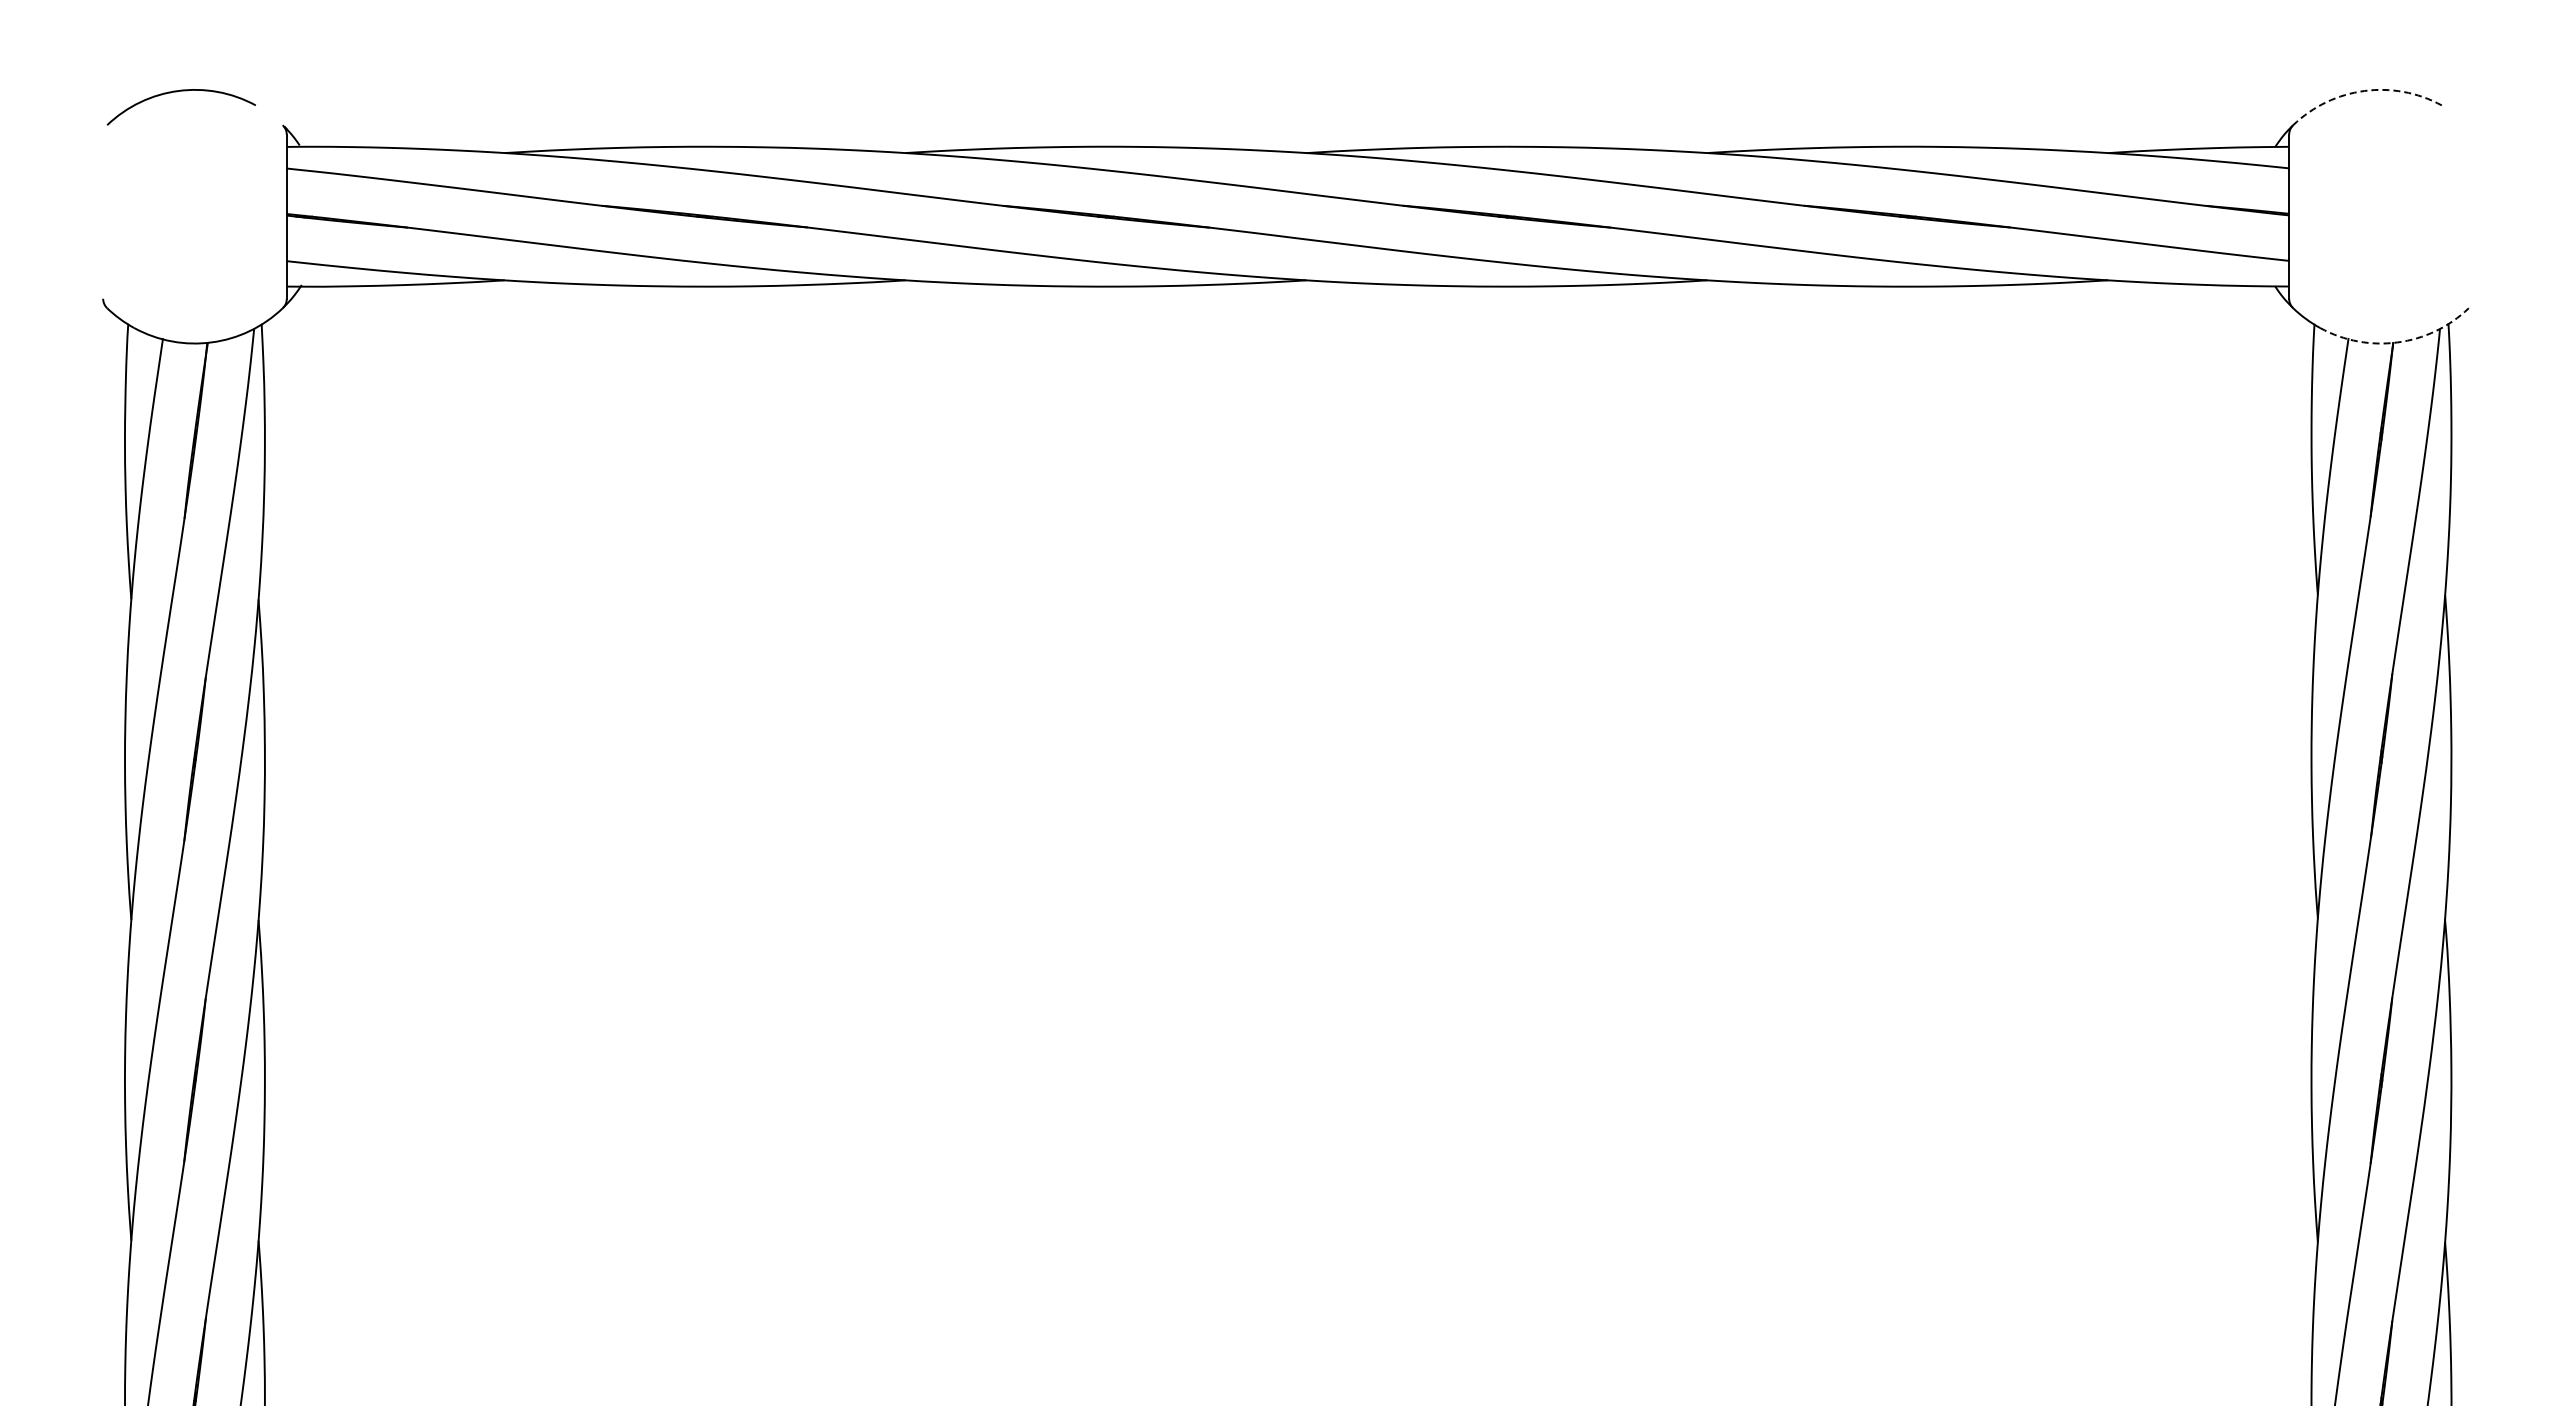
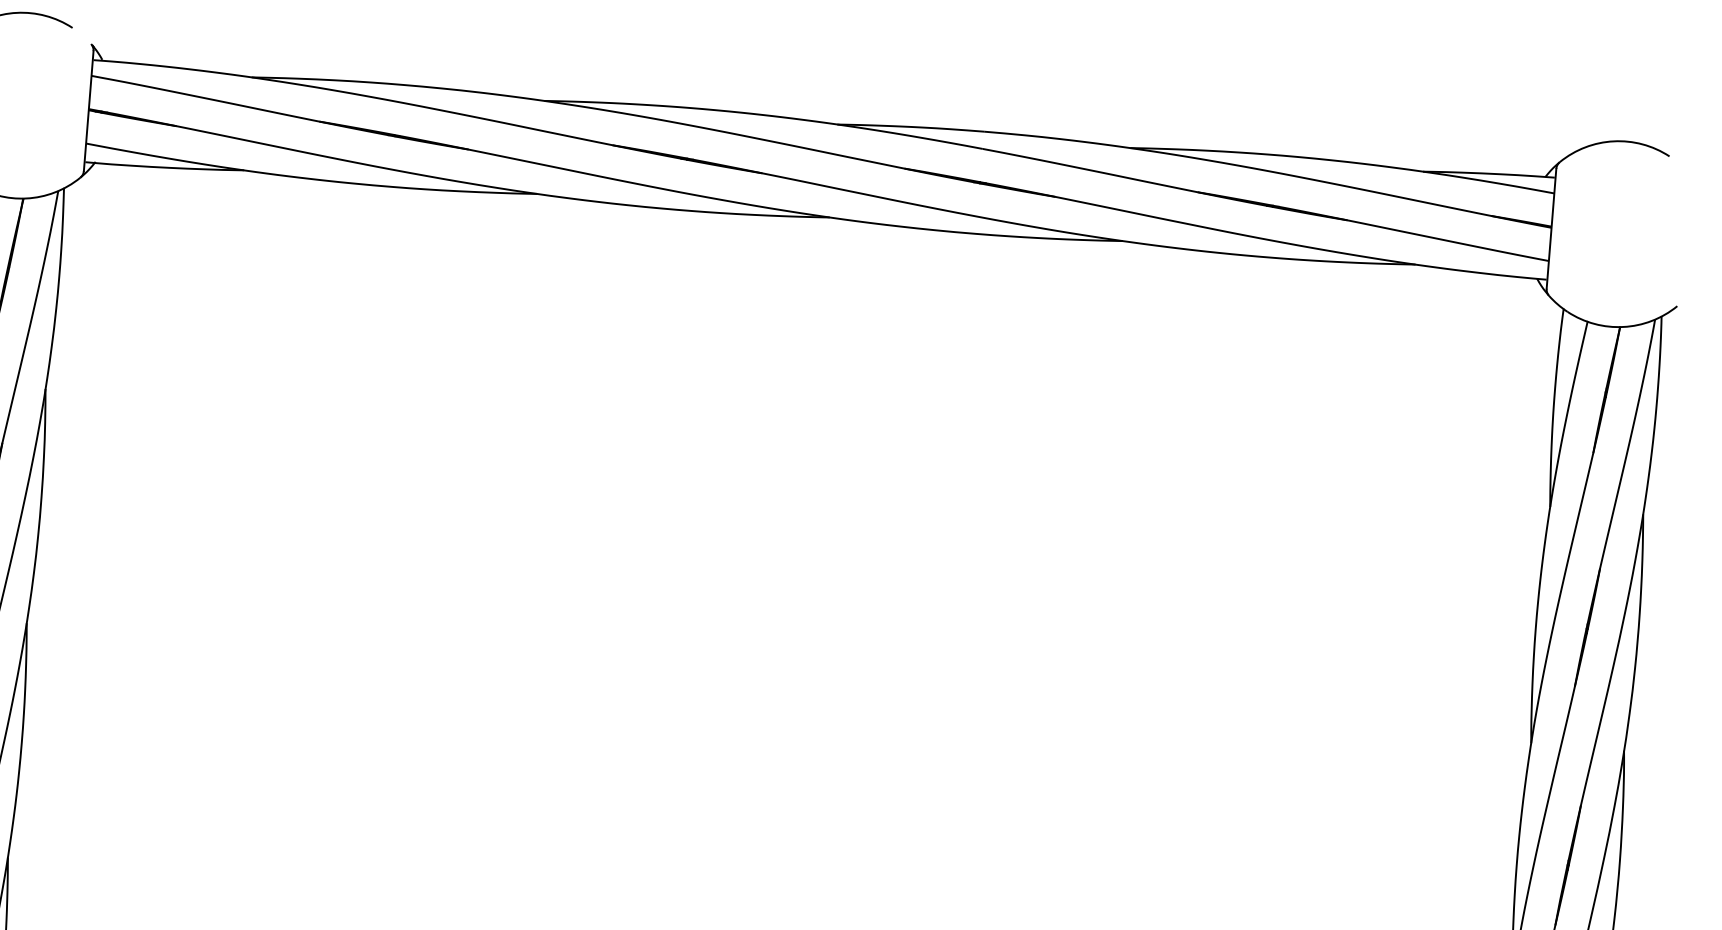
arc: (2364, 91) -> (1613, 141), dashed -> solid
arc: (2397, 342) -> (1623, 327), dashed -> solid

